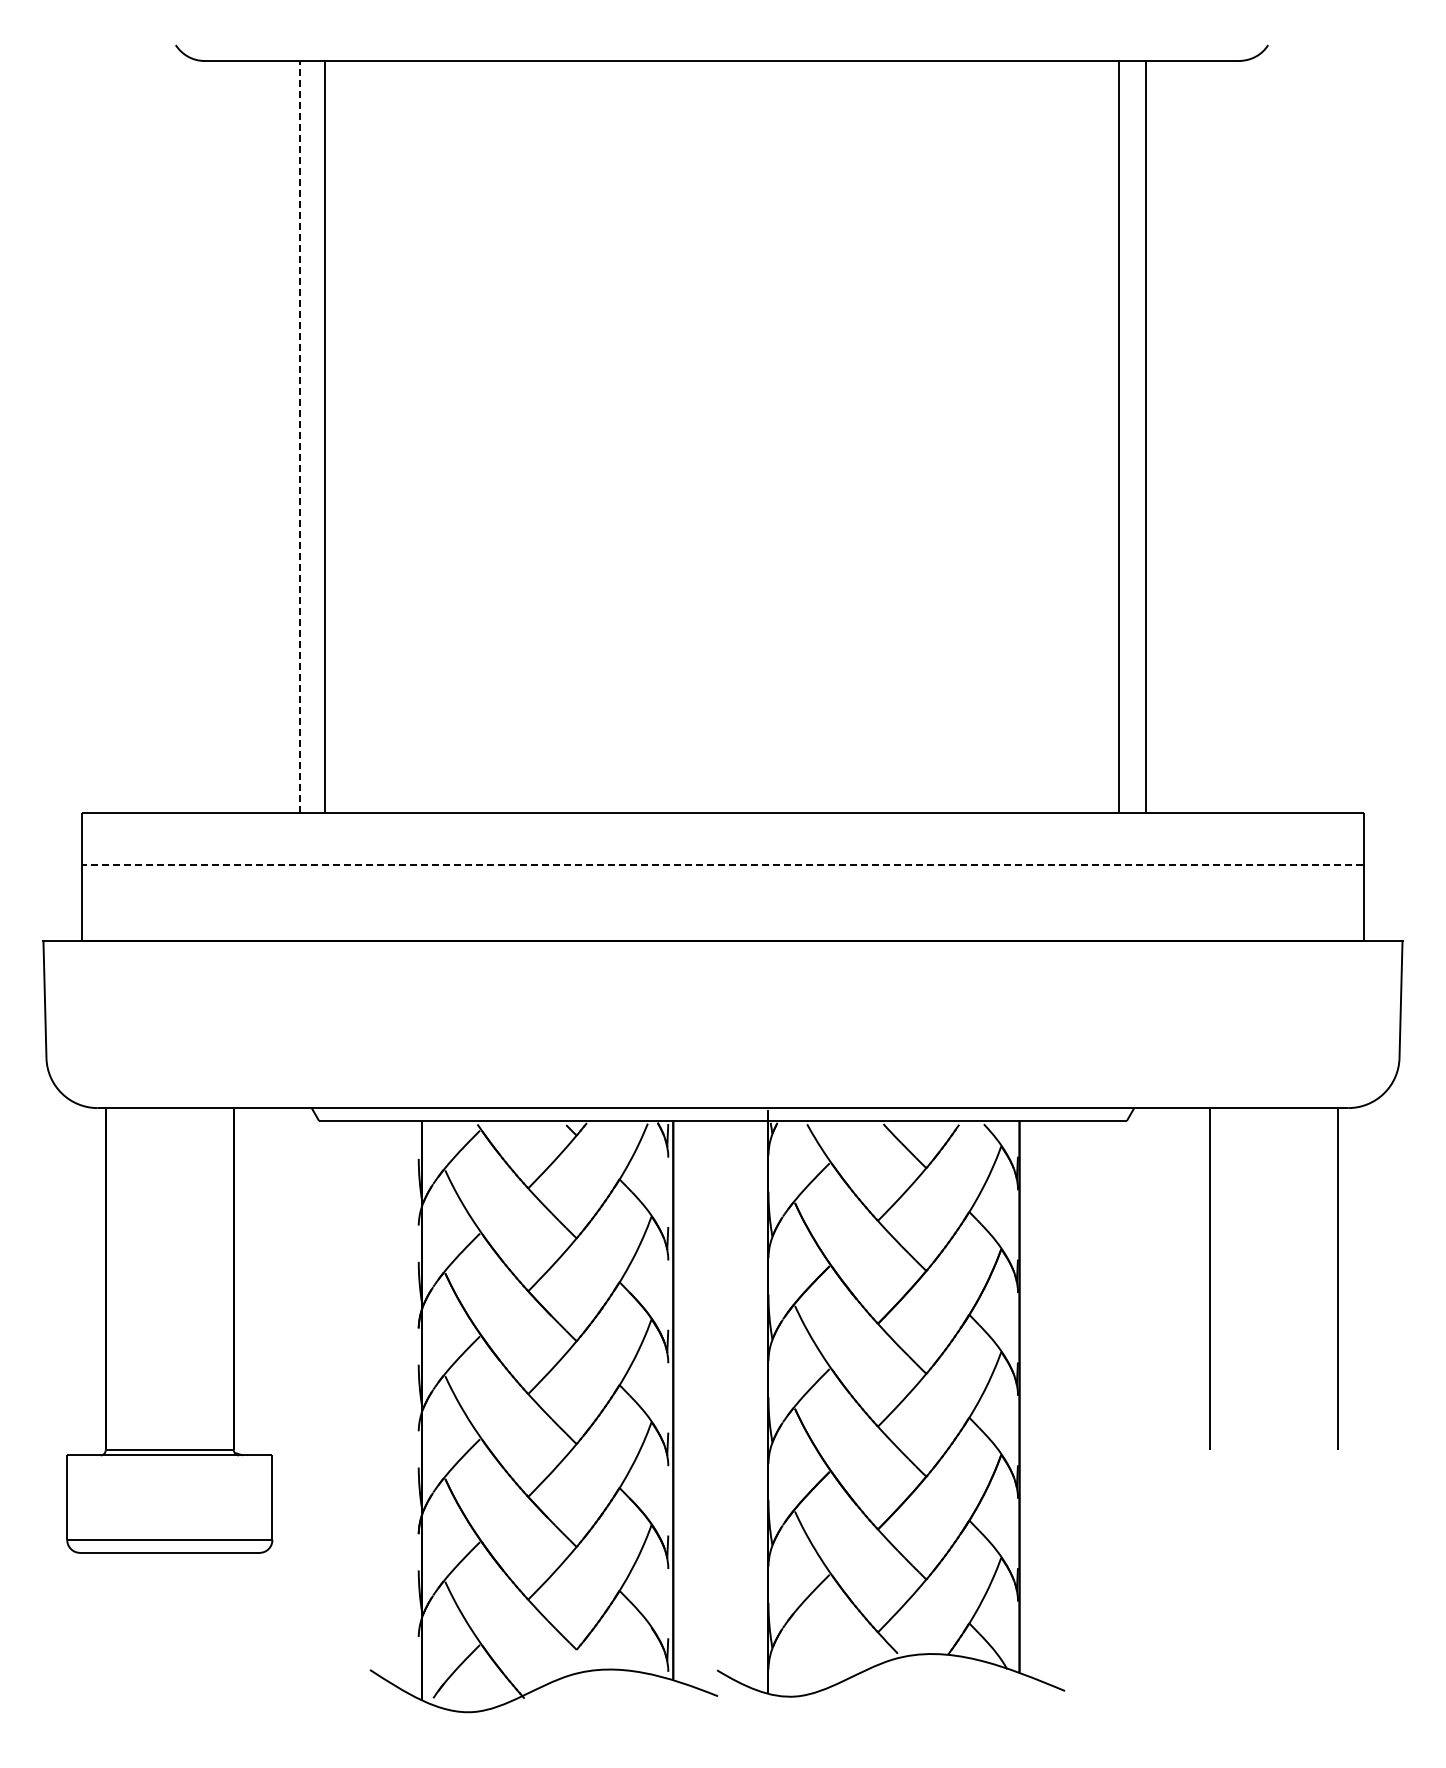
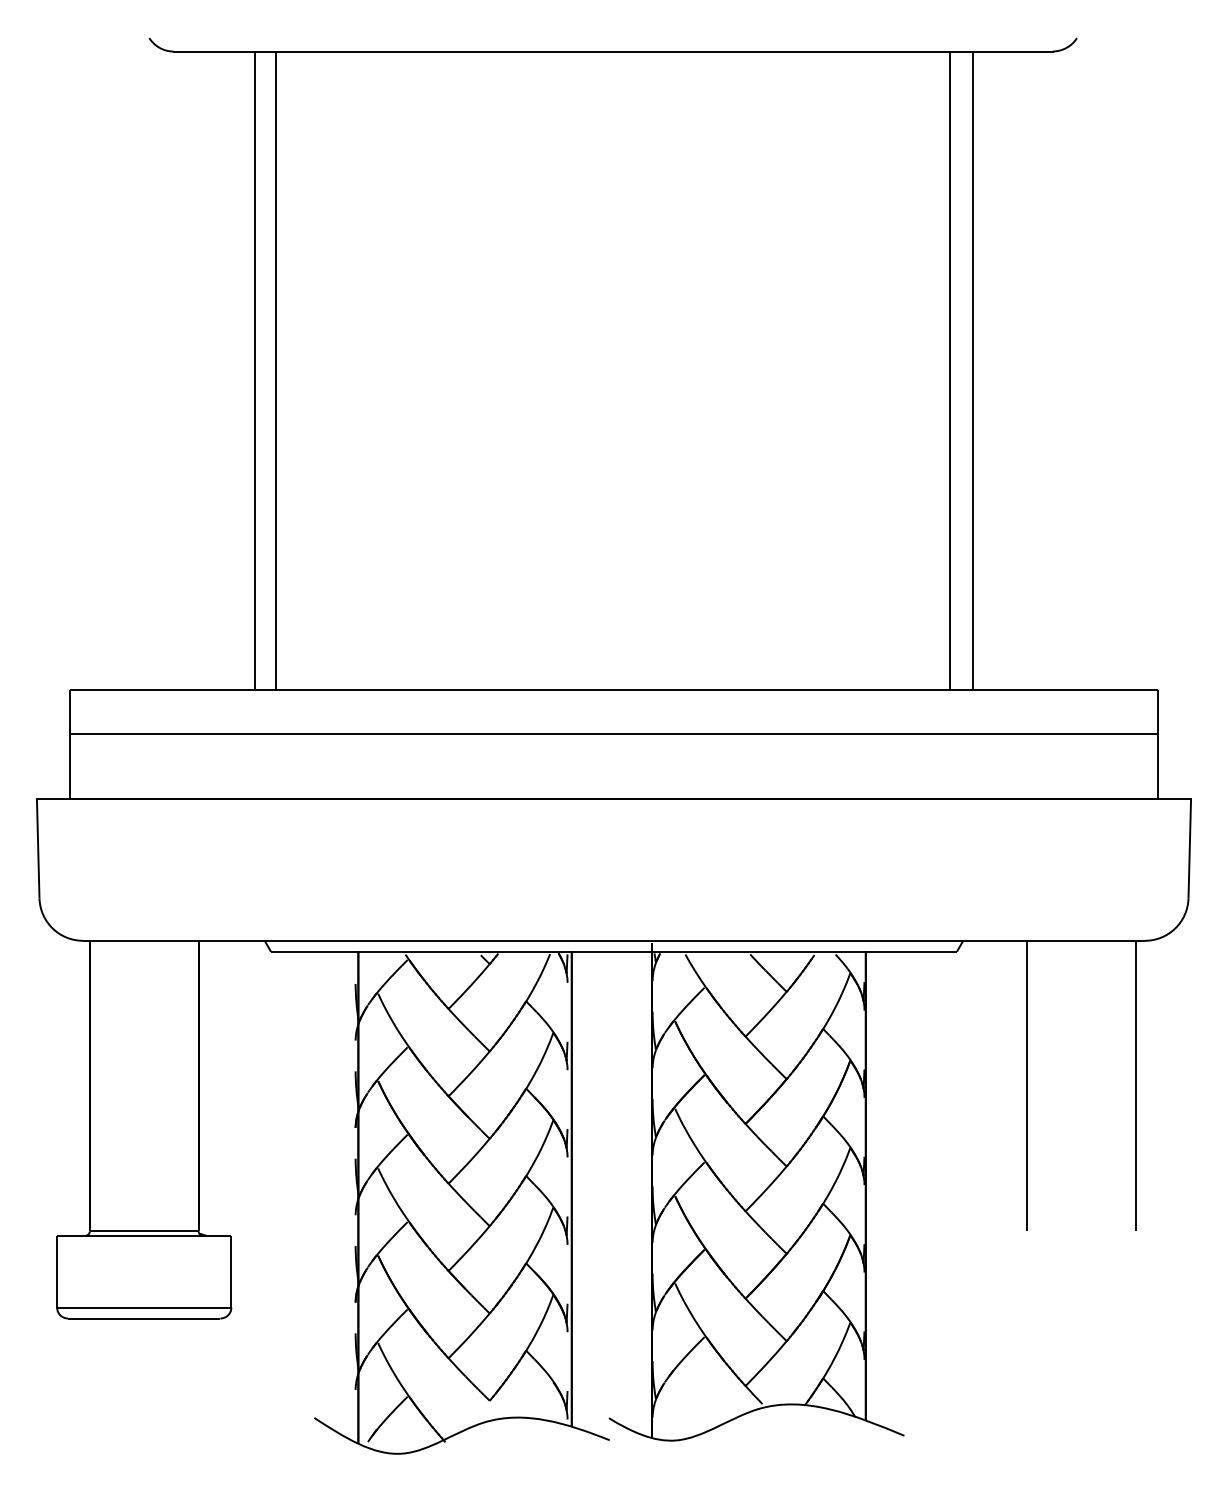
line: (300, 436) -> (255, 370), dashed -> solid
line: (722, 864) -> (613, 733), dashed -> solid

